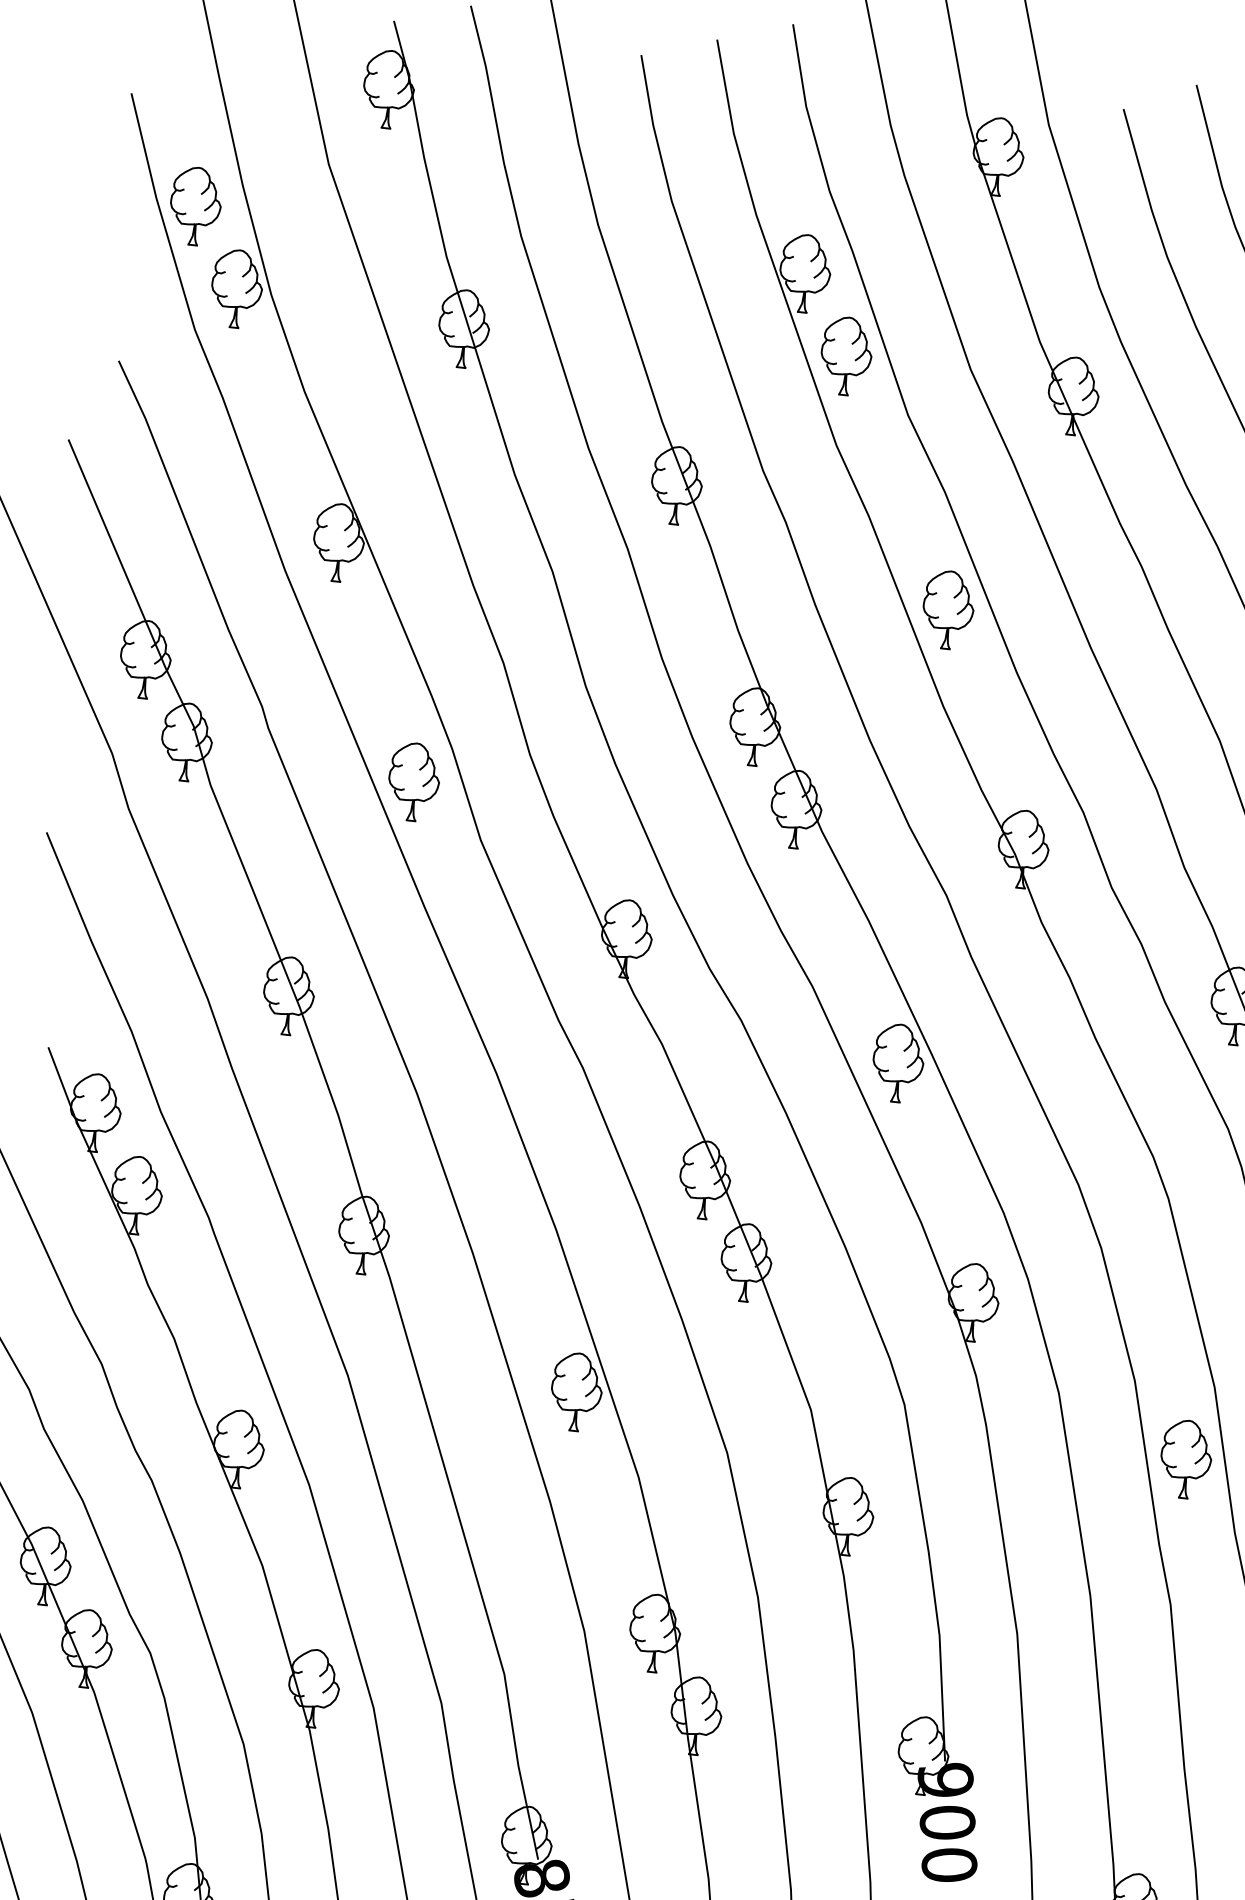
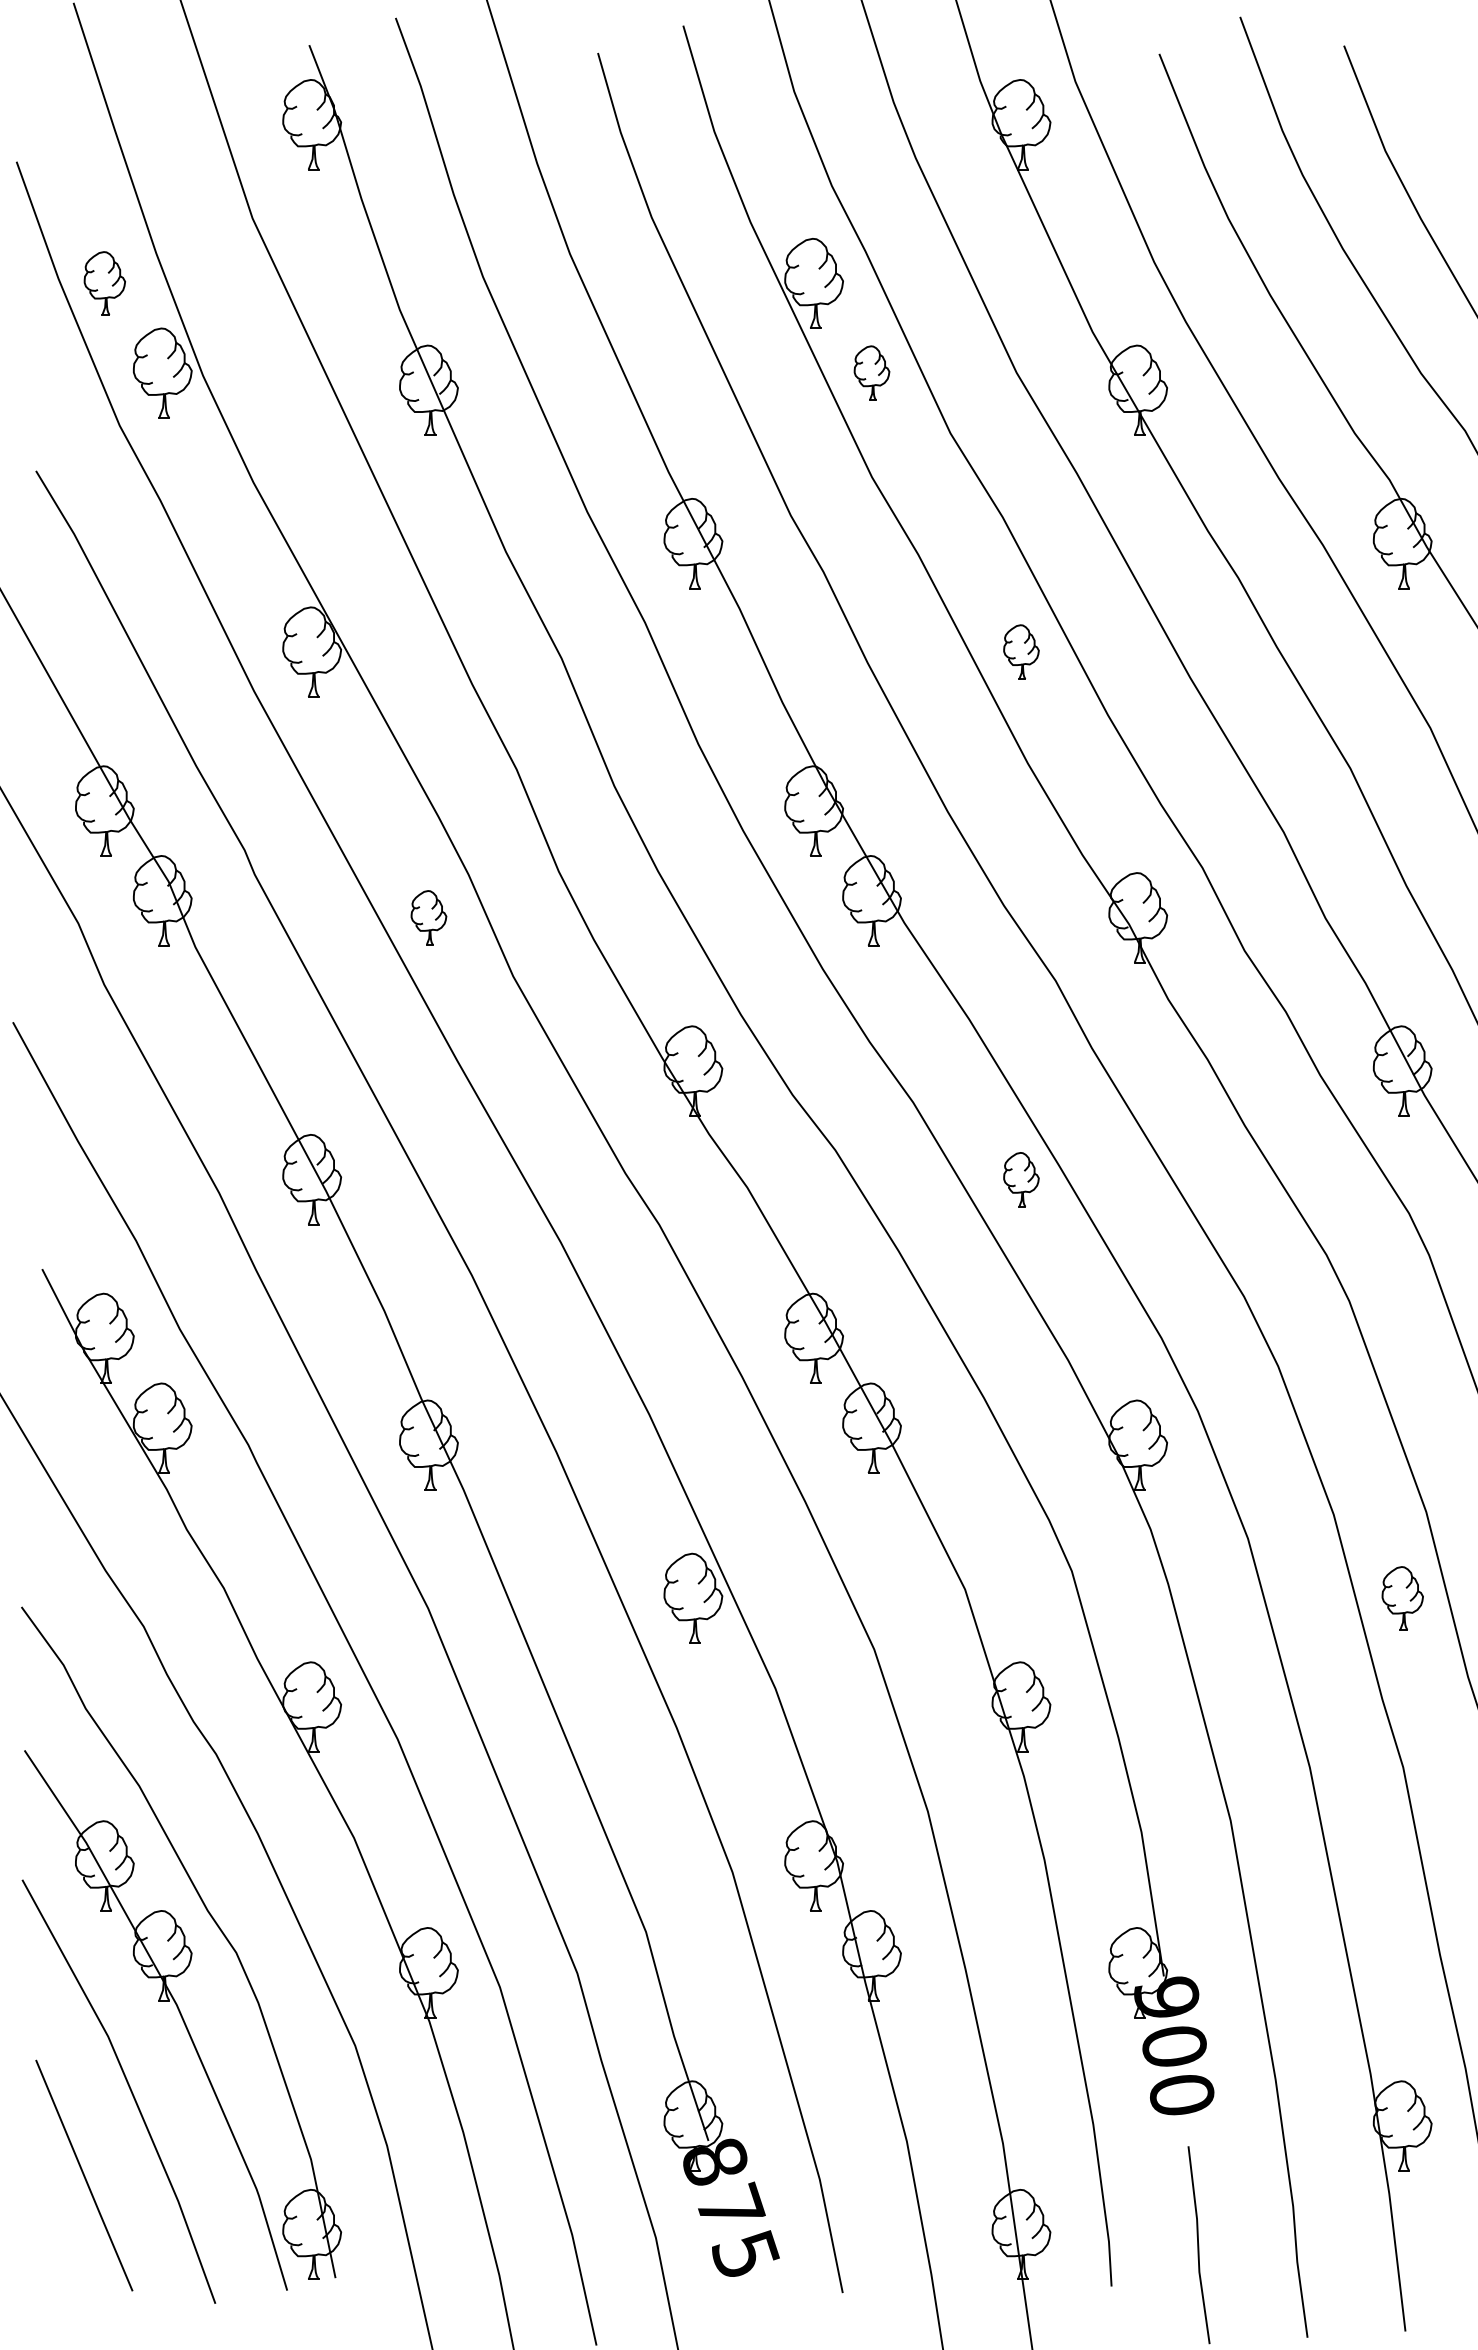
part: (195, 205) -> (104, 282), size x0.7
part: (846, 355) -> (871, 372), size x0.6
part: (948, 609) -> (1021, 651), size x0.6
part: (413, 781) -> (428, 917), size x0.6
part: (898, 1063) -> (1021, 1179), size x0.6
part: (1186, 1458) -> (1402, 1597), size x0.7

